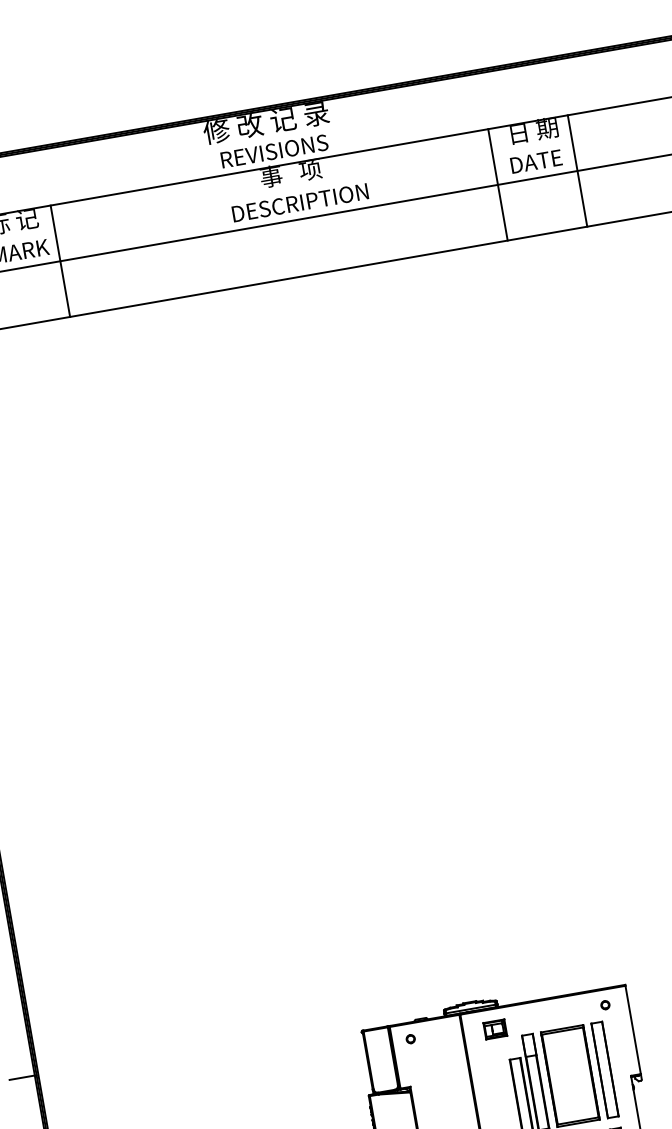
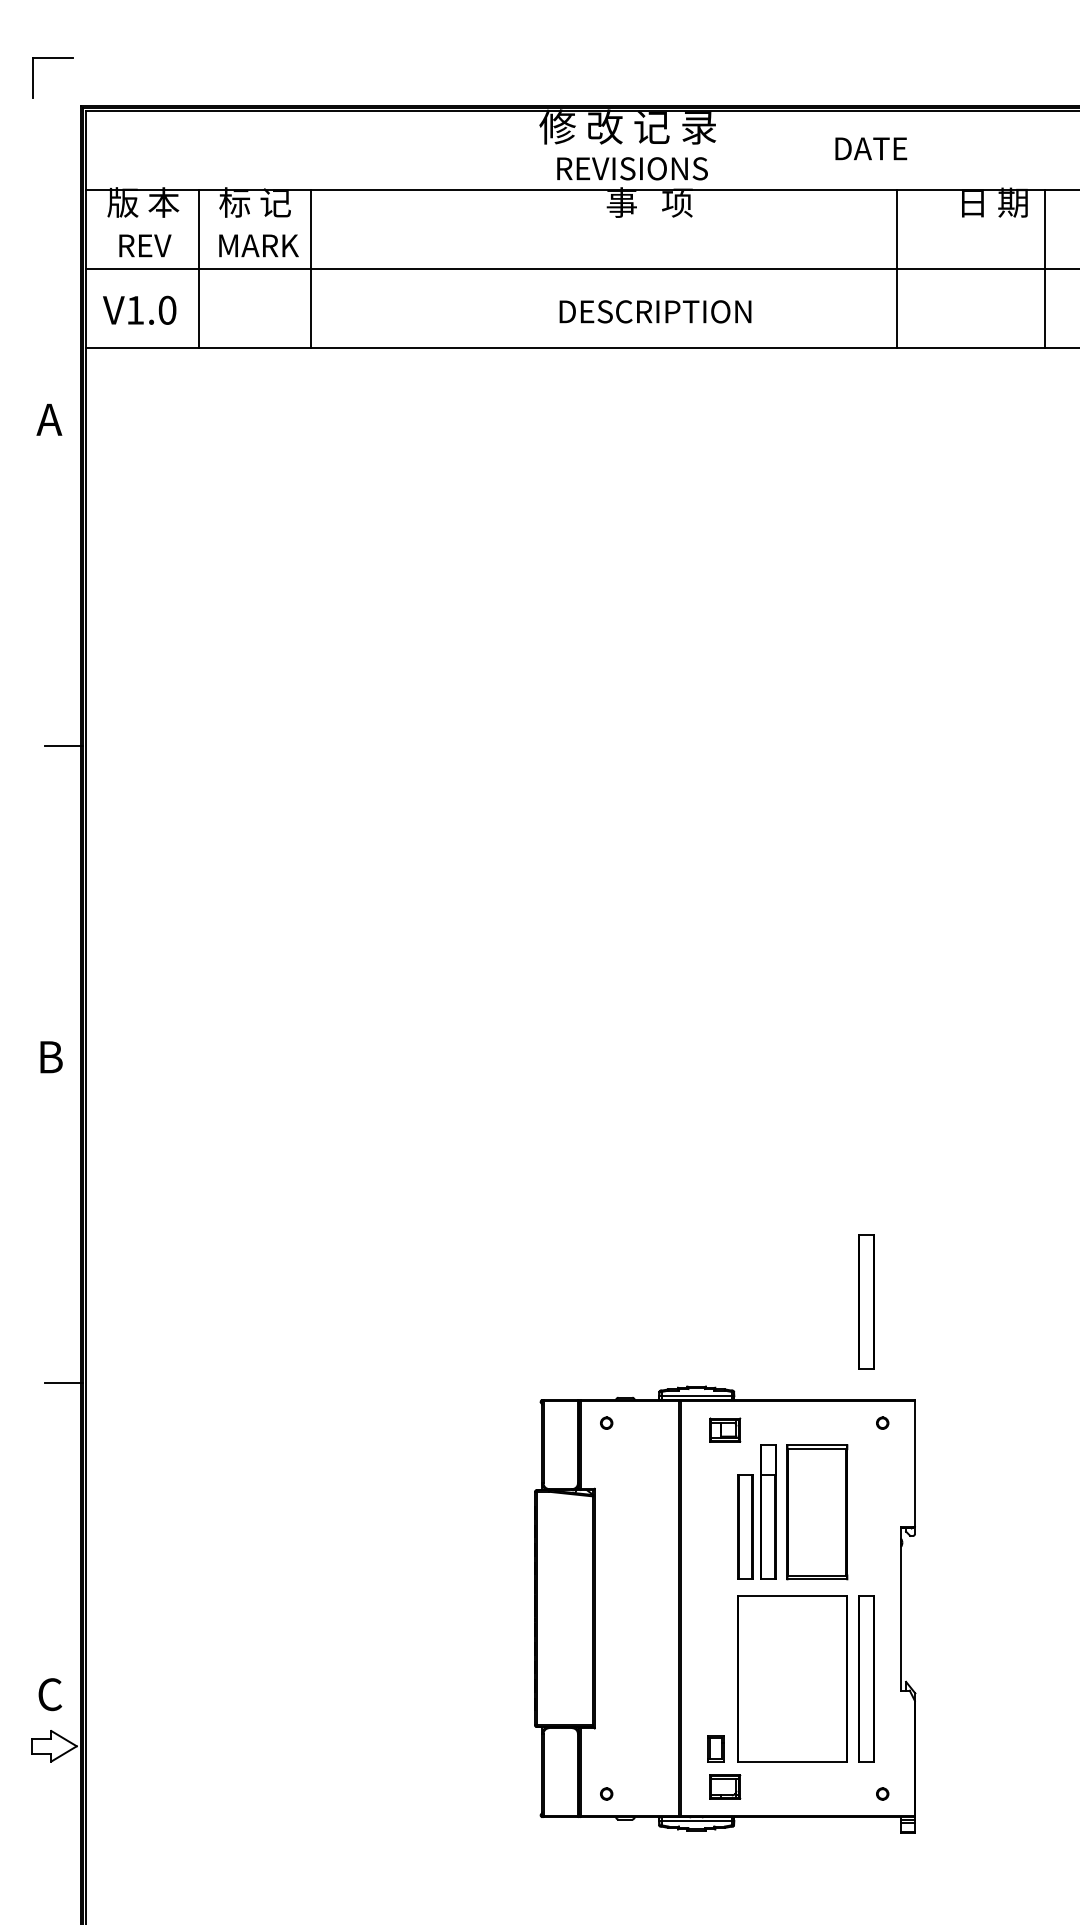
text: (536, 161) -> (871, 148), moved
line: (497, 184) -> (896, 268), moved
text: (300, 202) -> (655, 311), moved
part: (604, 1069) -> (866, 1301), moved

